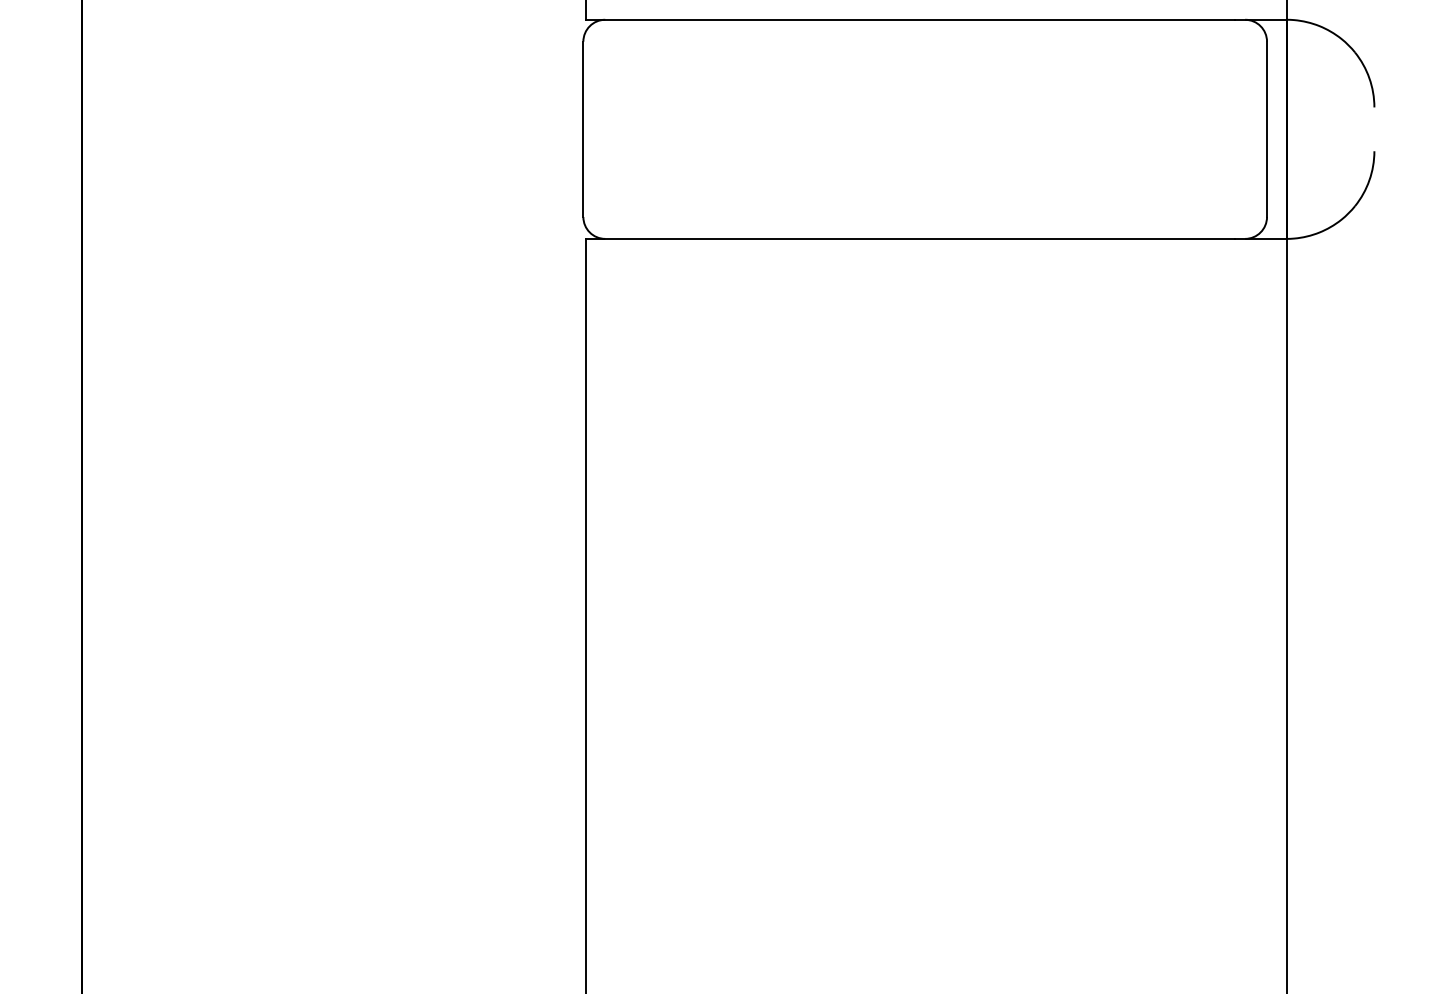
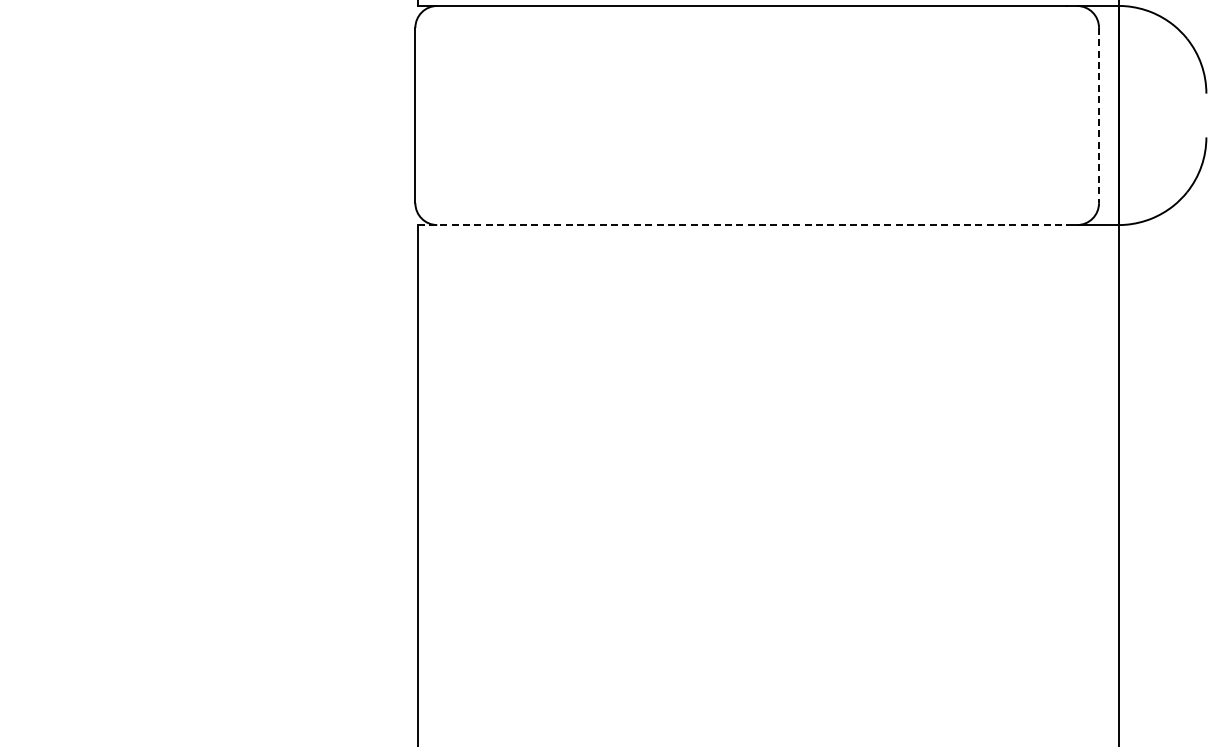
line: (1267, 129) -> (1099, 115), solid -> dashed
line: (910, 238) -> (742, 224), solid -> dashed

